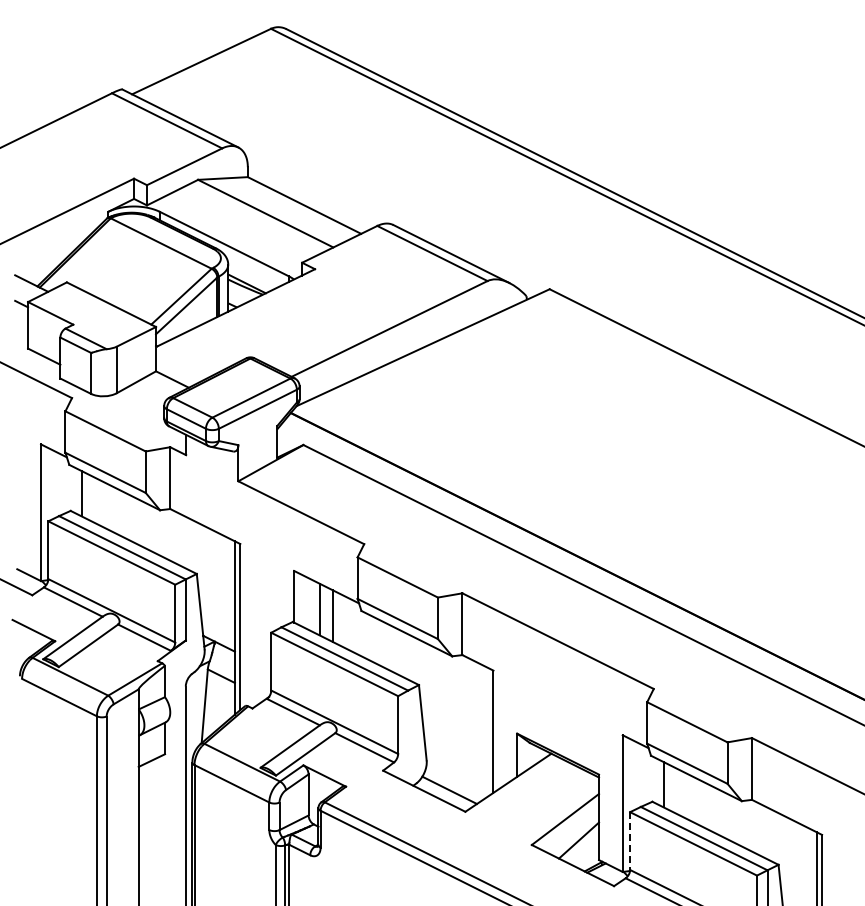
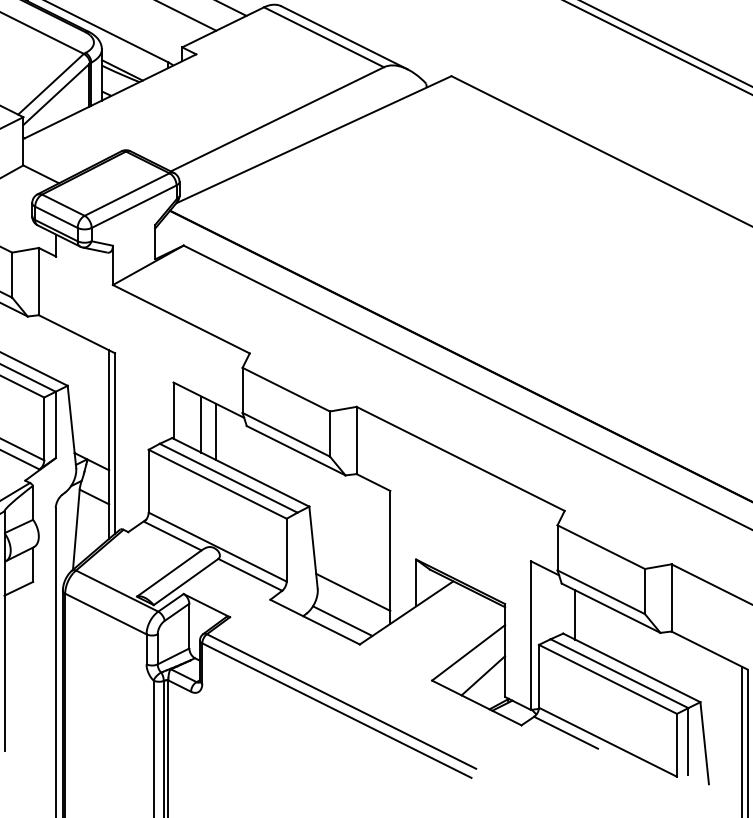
line: (459, 763) -> (353, 591), added
line: (630, 841) -> (539, 676), dashed -> solid

